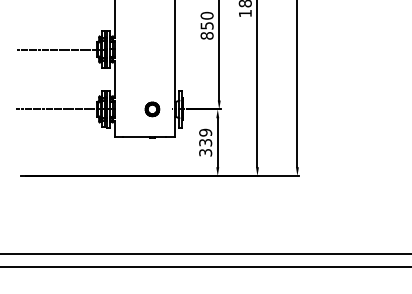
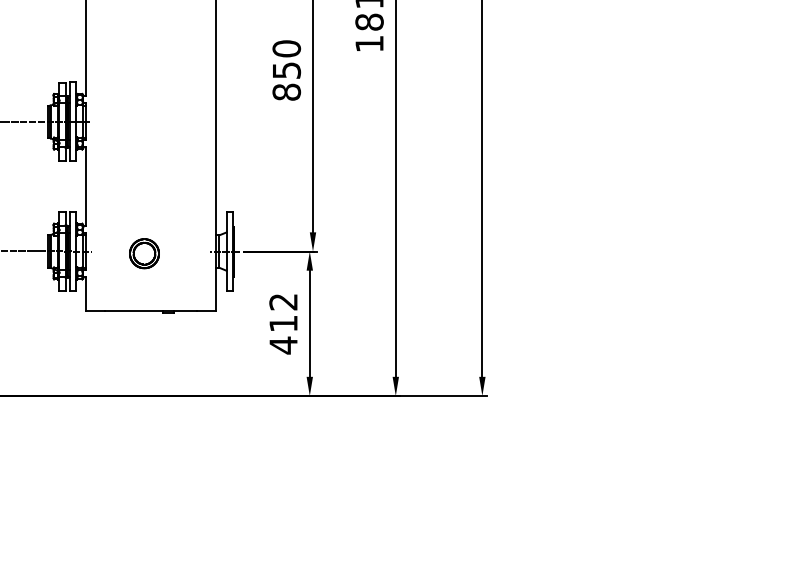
part: (152, 109) -> (144, 253), moved
text: (205, 142) -> (283, 323), 339 -> 412

